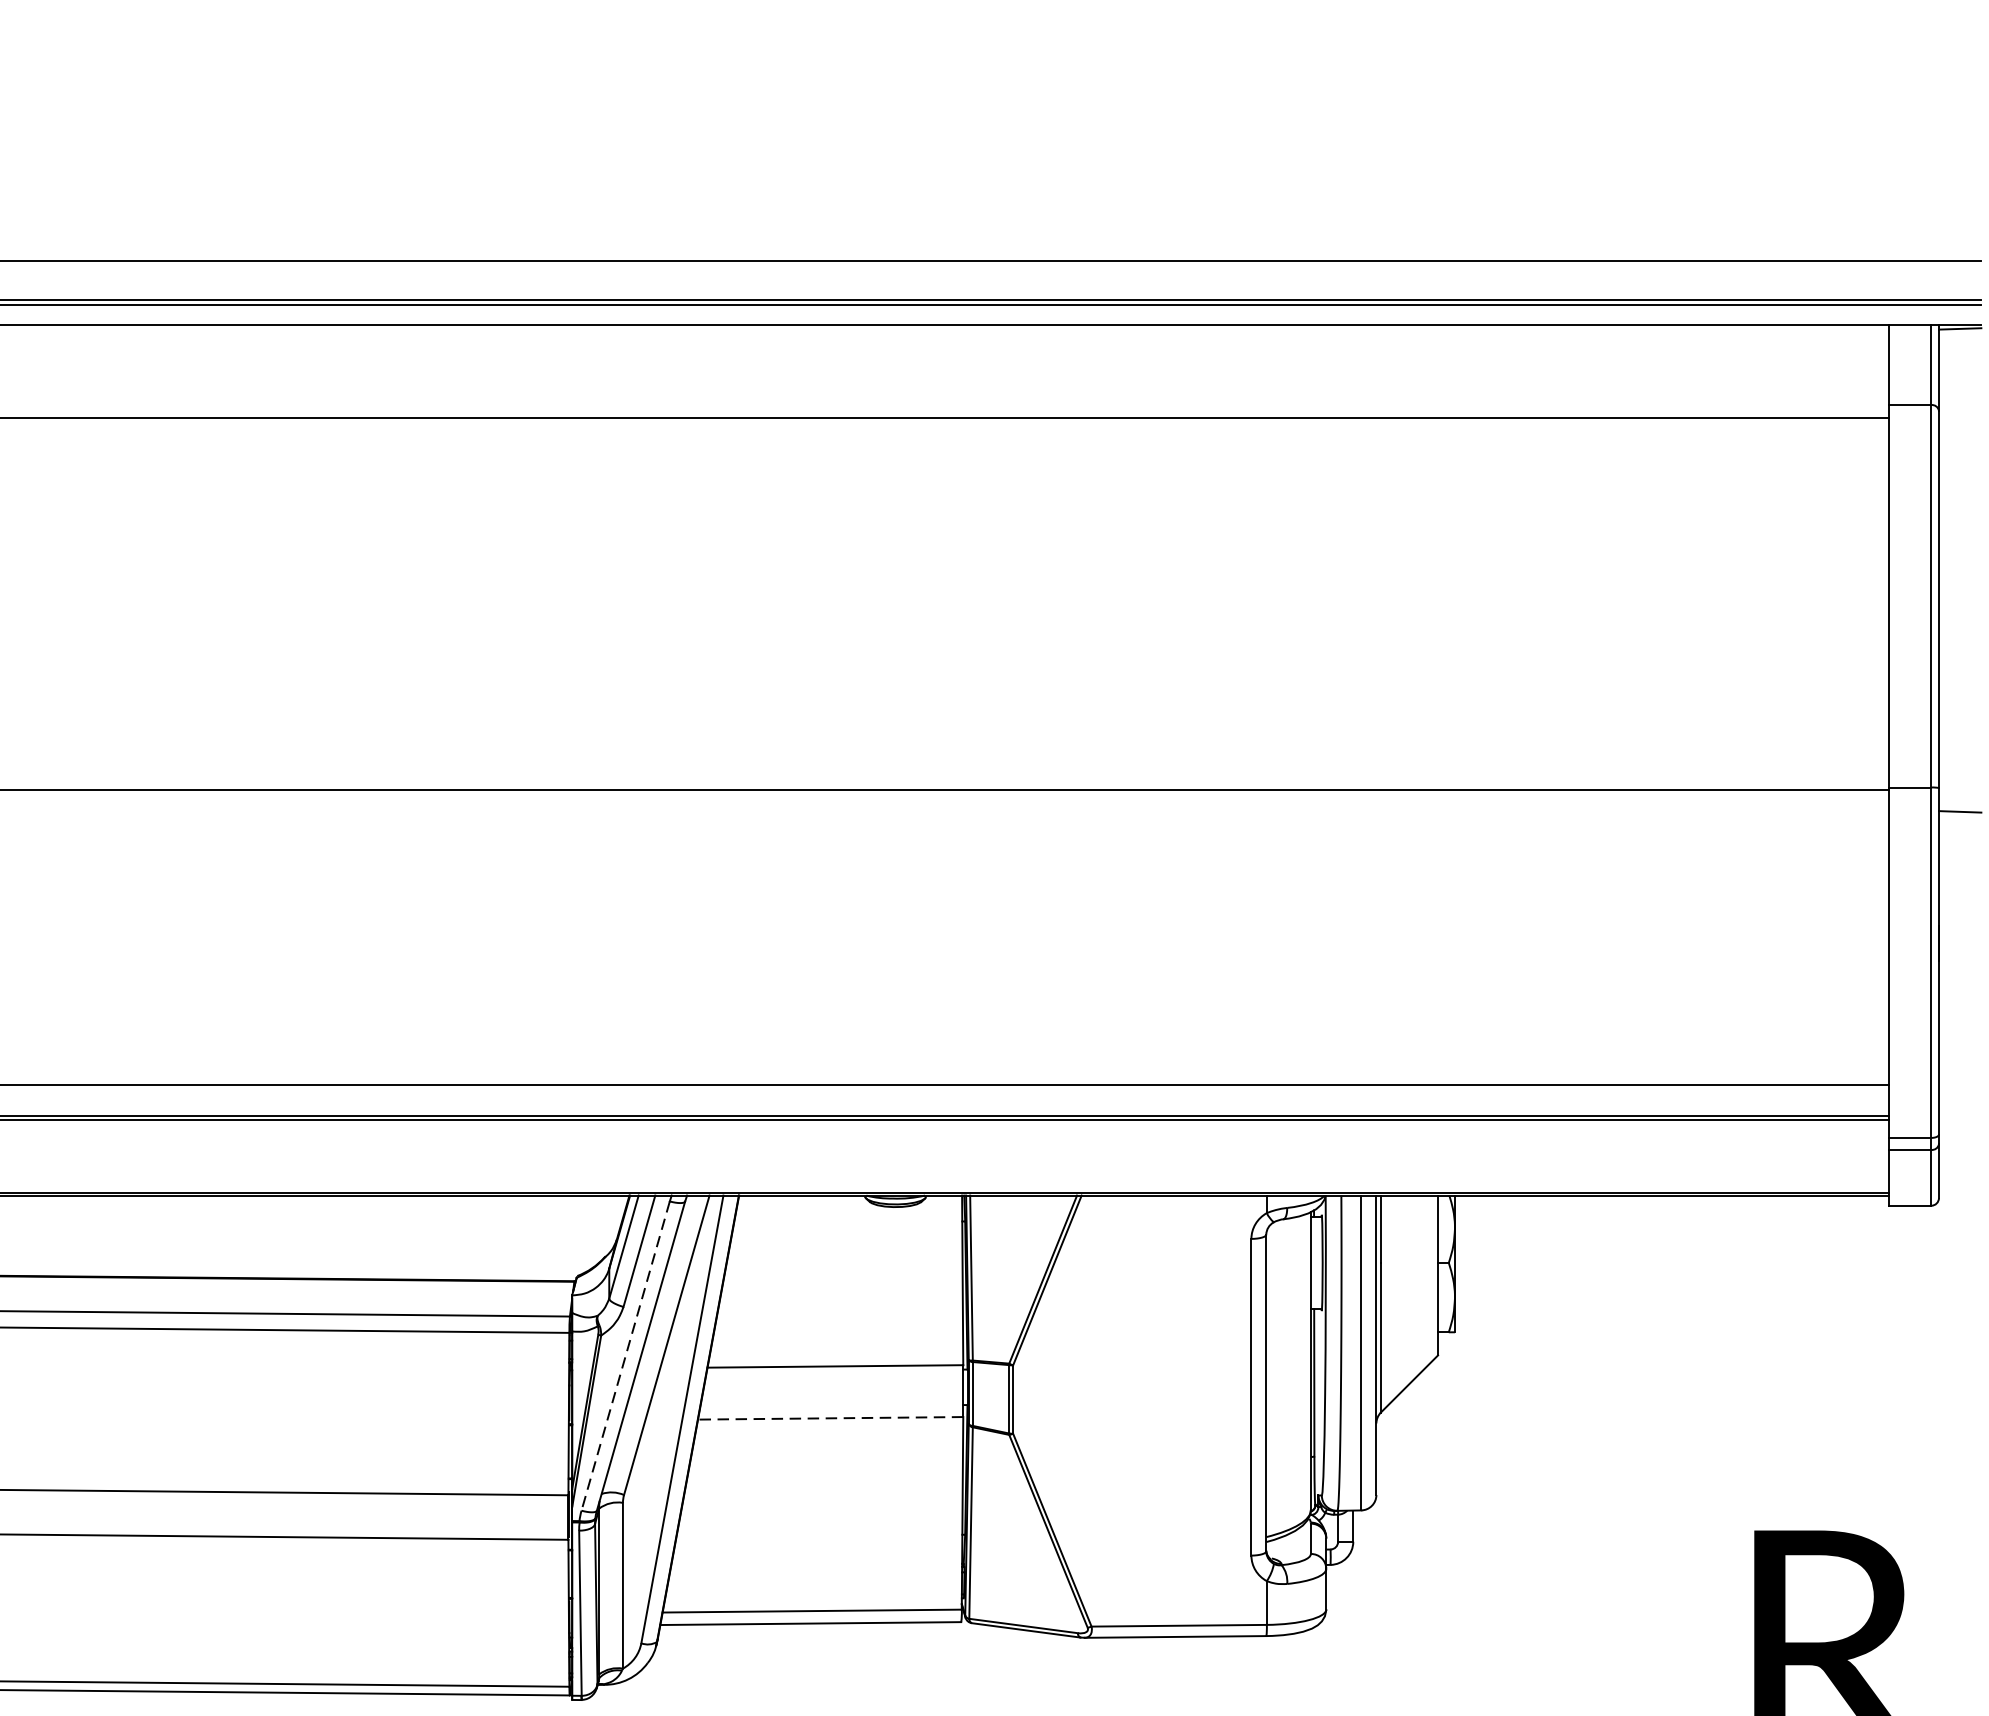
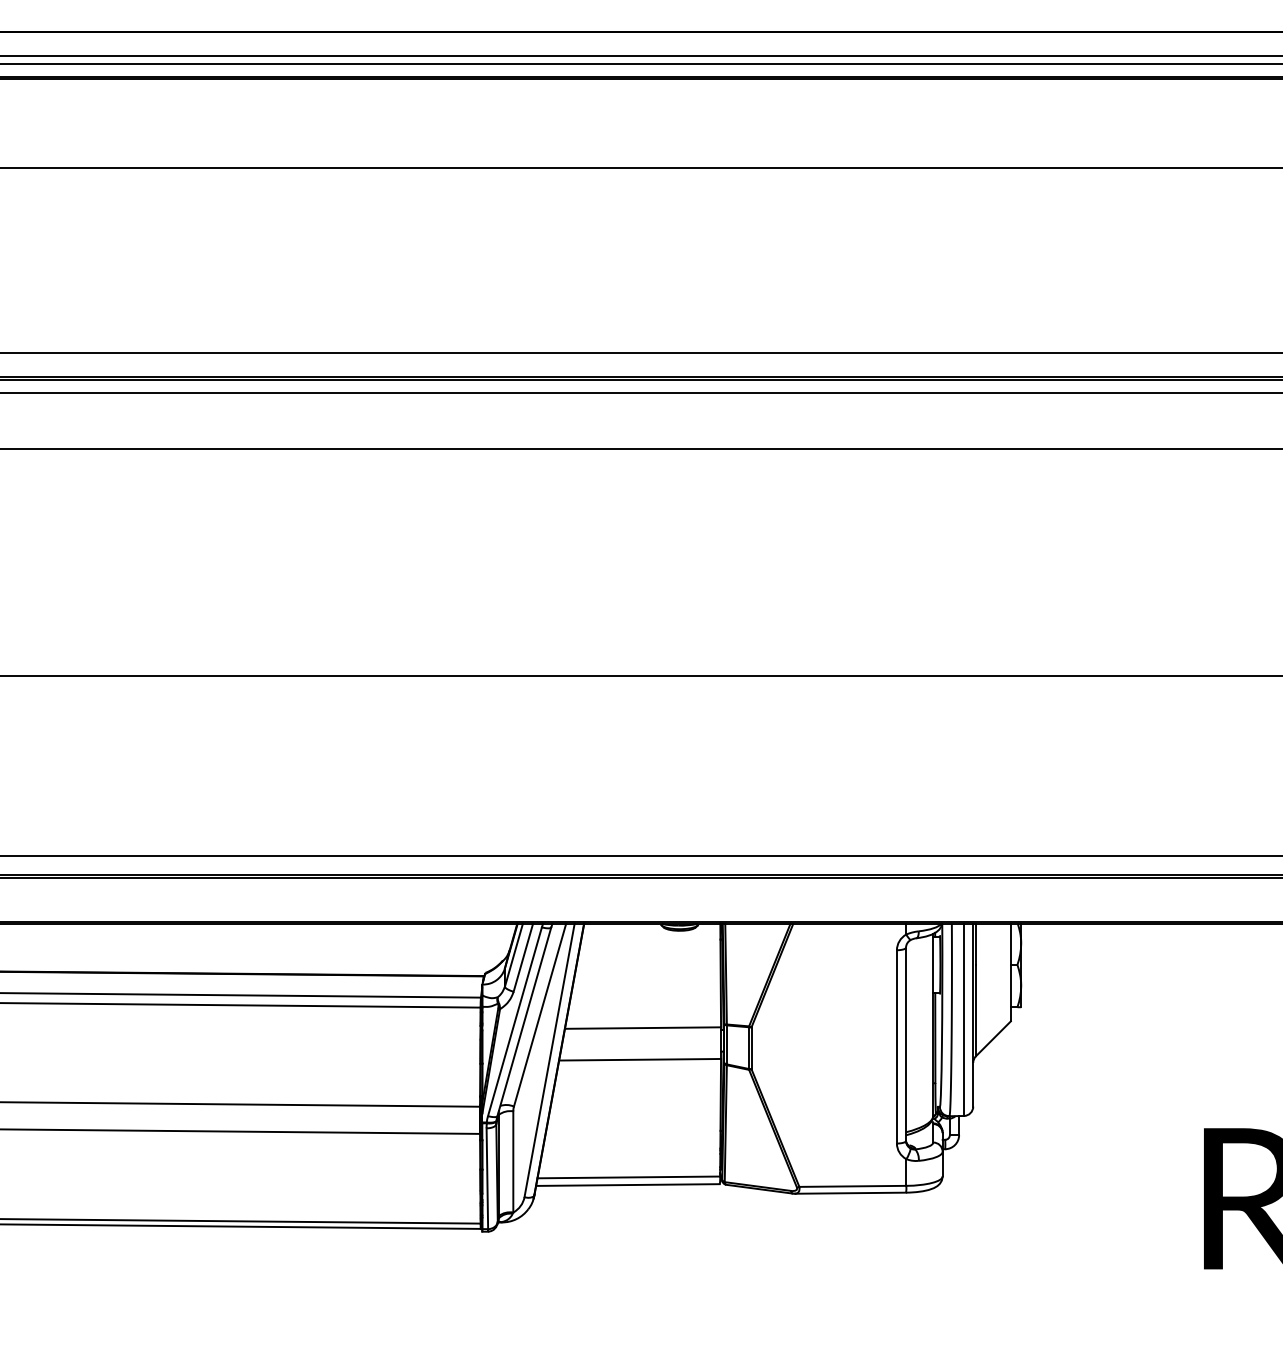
line: (624, 1357) -> (514, 1022), dashed -> solid
line: (831, 1417) -> (640, 1059), dashed -> solid

